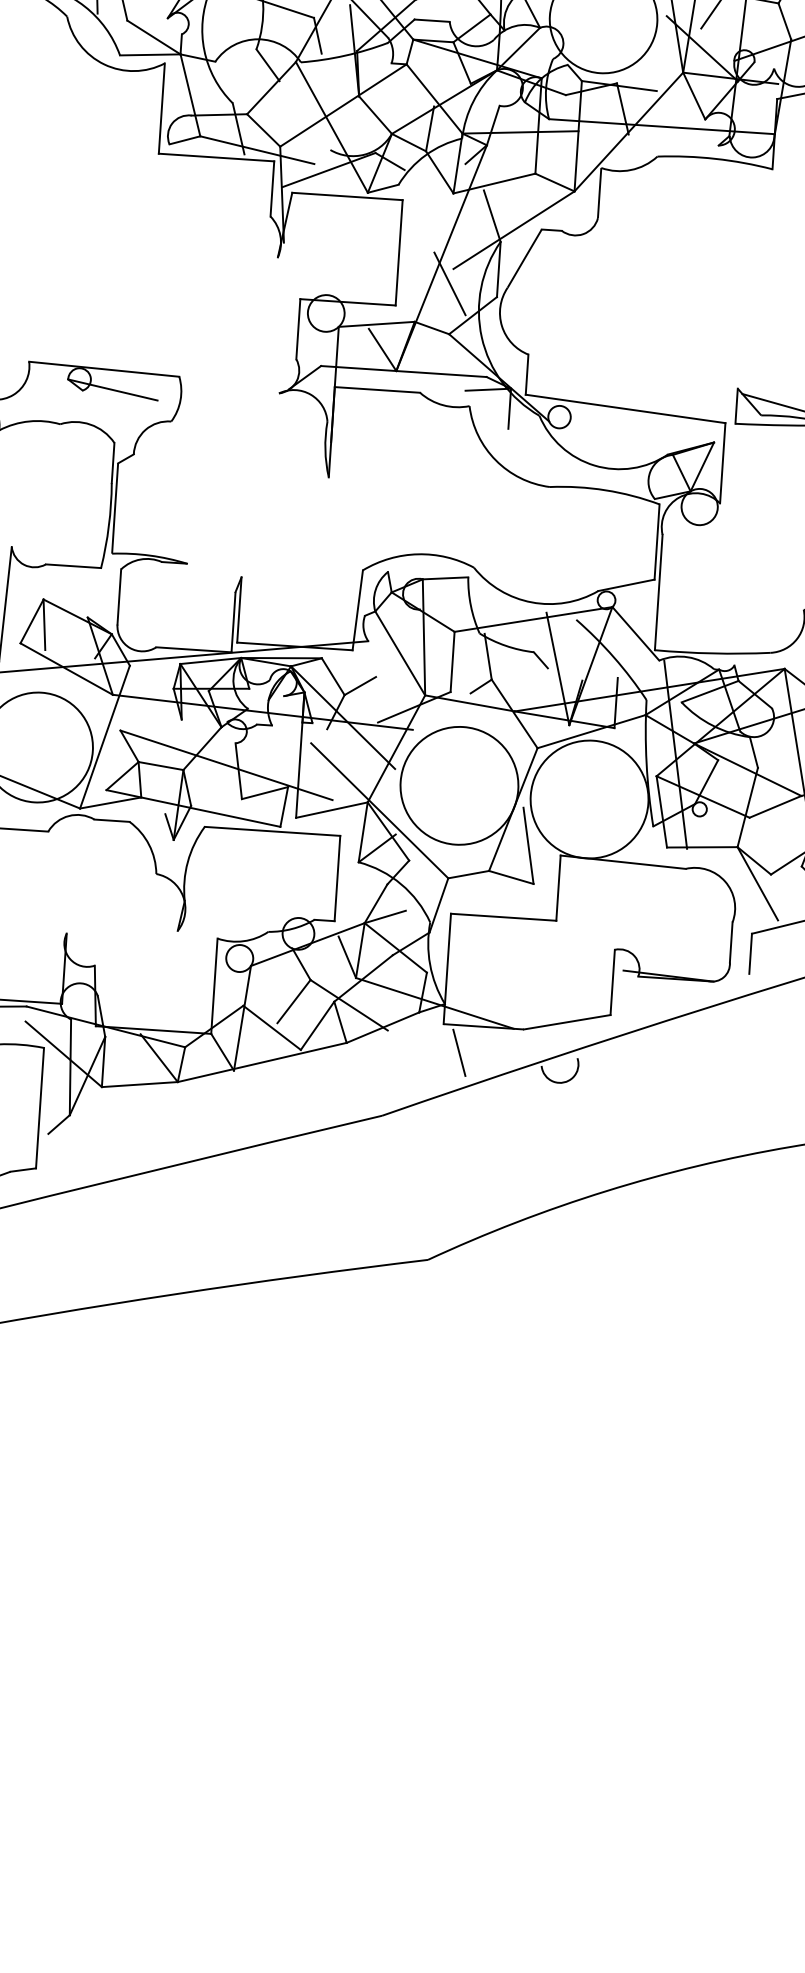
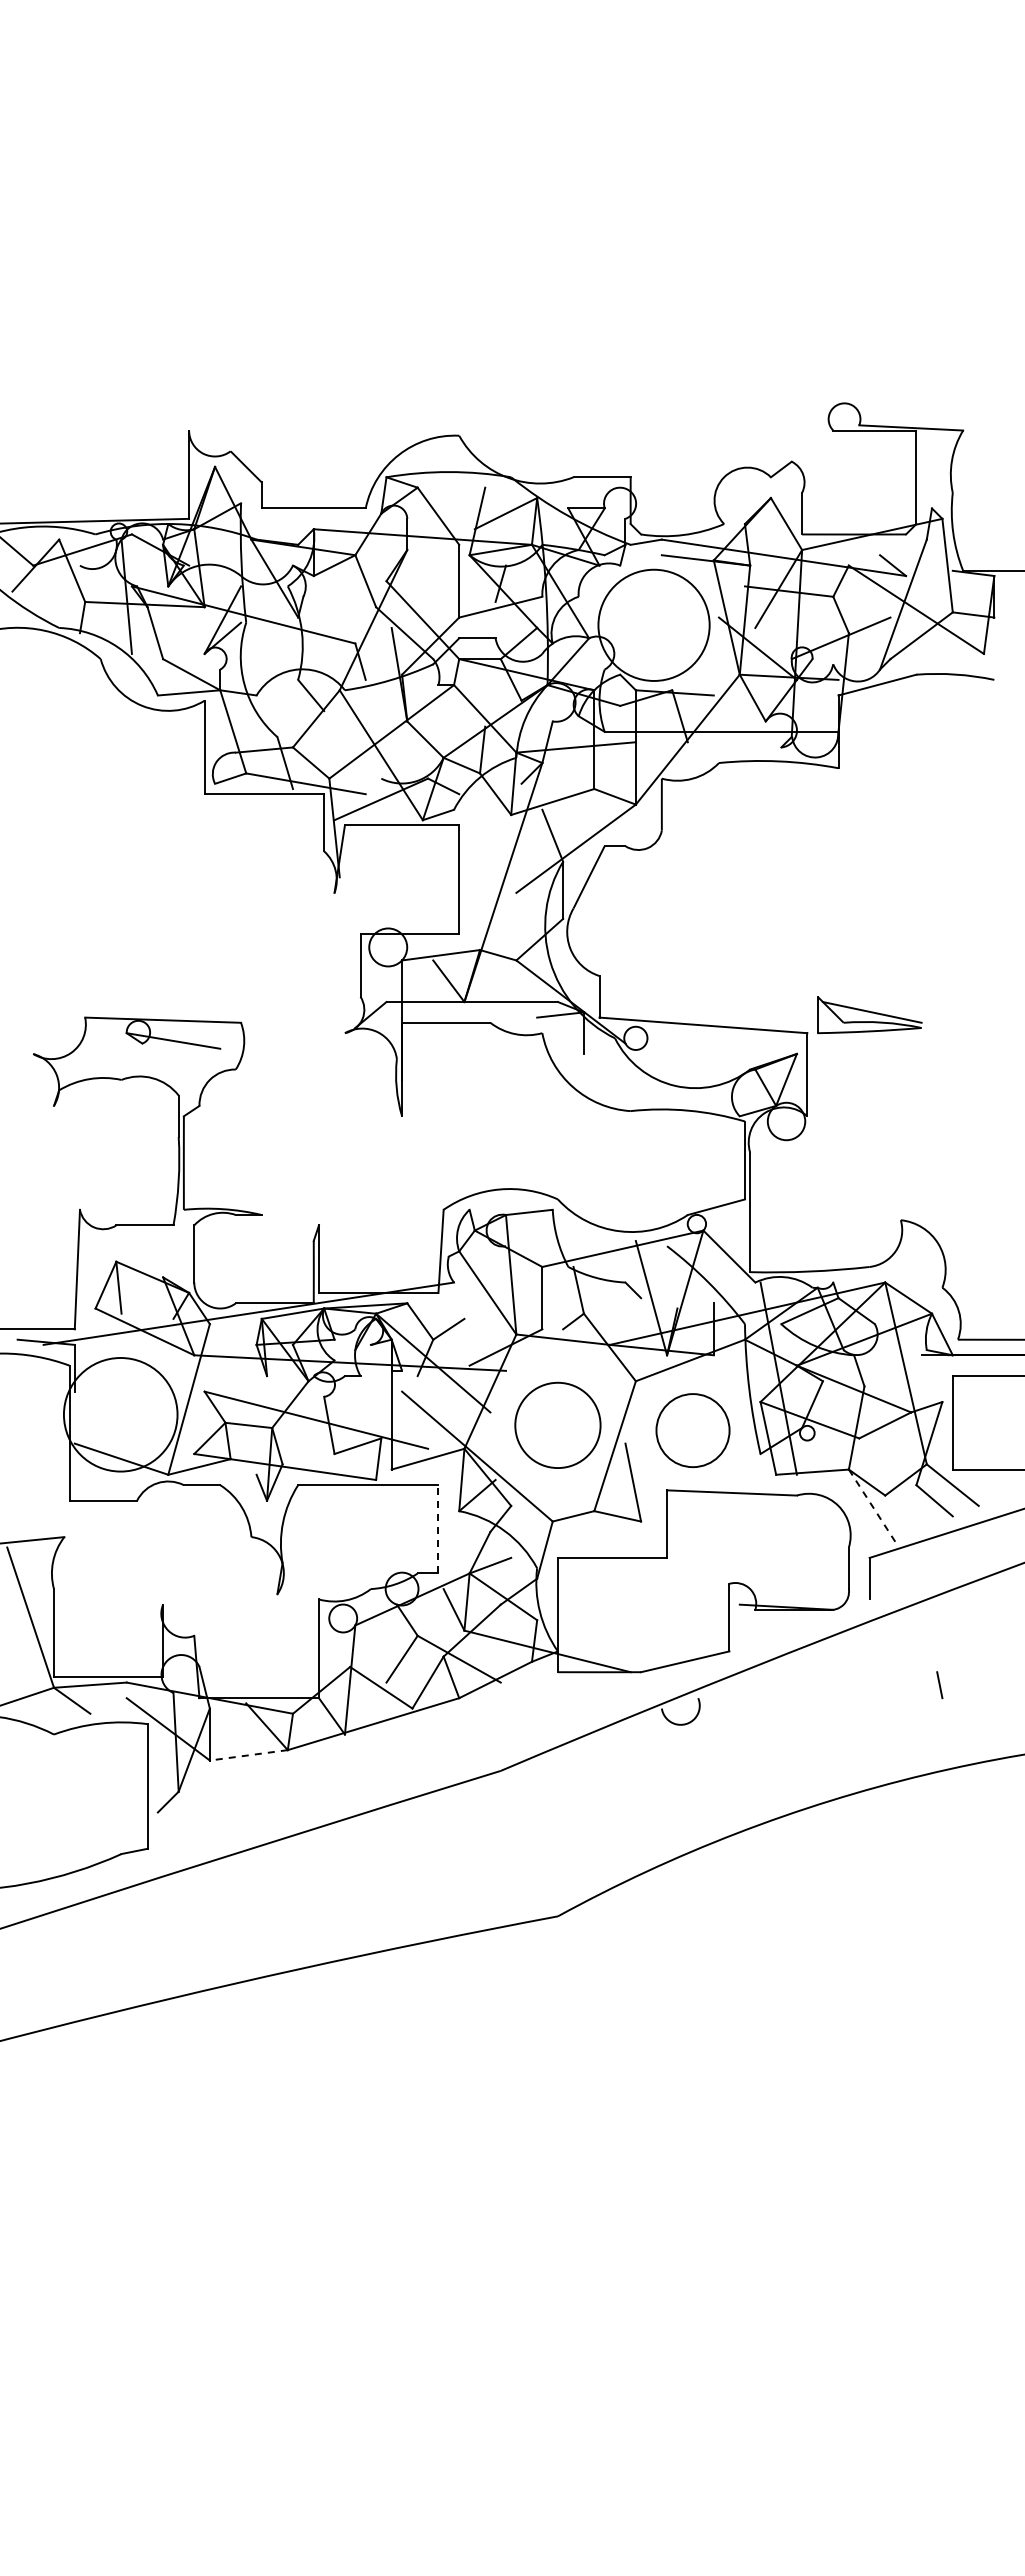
line: (449, 283) -> (513, 908), removed
circle: (459, 785) -> (557, 1425), size x0.7
circle: (589, 799) -> (692, 1430), size x0.6
line: (337, 877) -> (438, 1528), solid -> dashed
line: (757, 884) -> (872, 1506), solid -> dashed
line: (458, 1052) -> (575, 1700), removed
line: (139, 1084) -> (248, 1755), solid -> dashed

